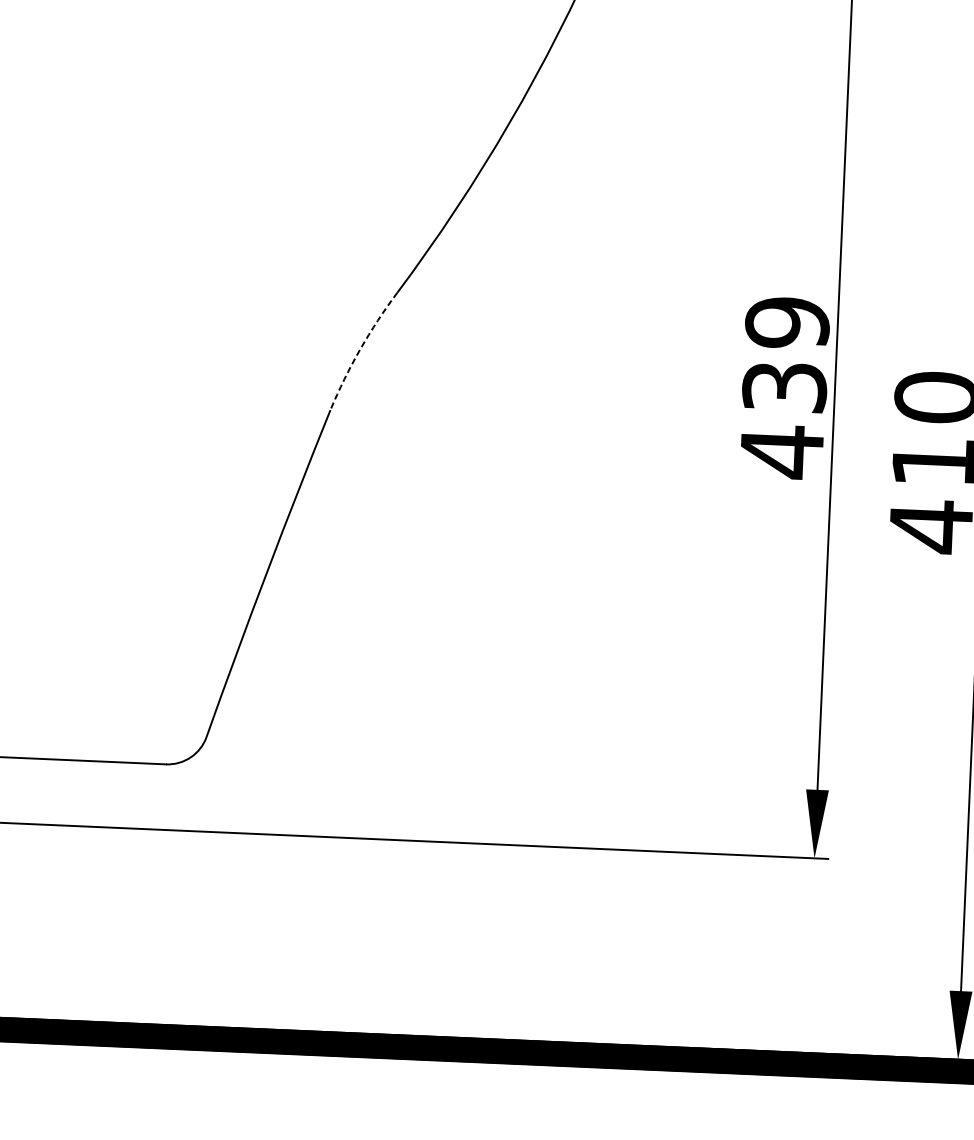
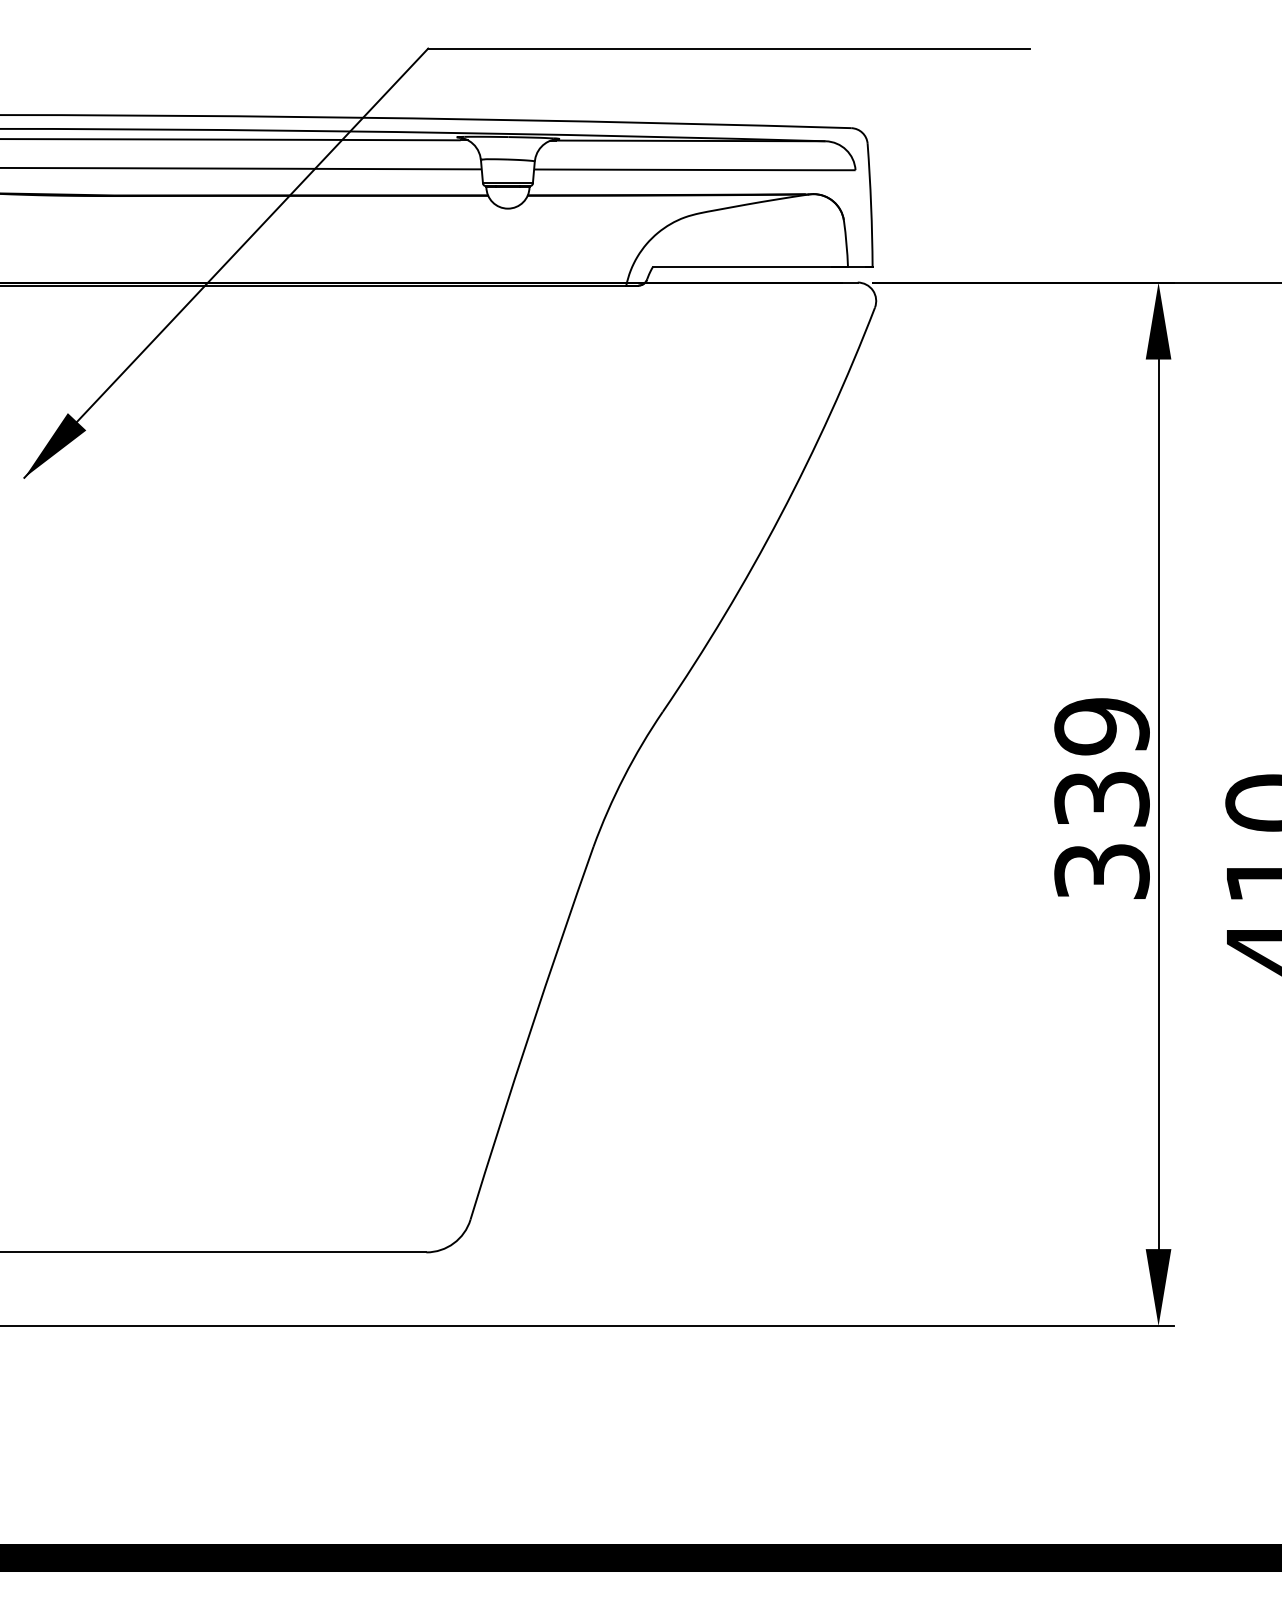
arc: (359, 349) -> (623, 777), dashed -> solid
text: (781, 451) -> (1101, 871), 439 -> 339

